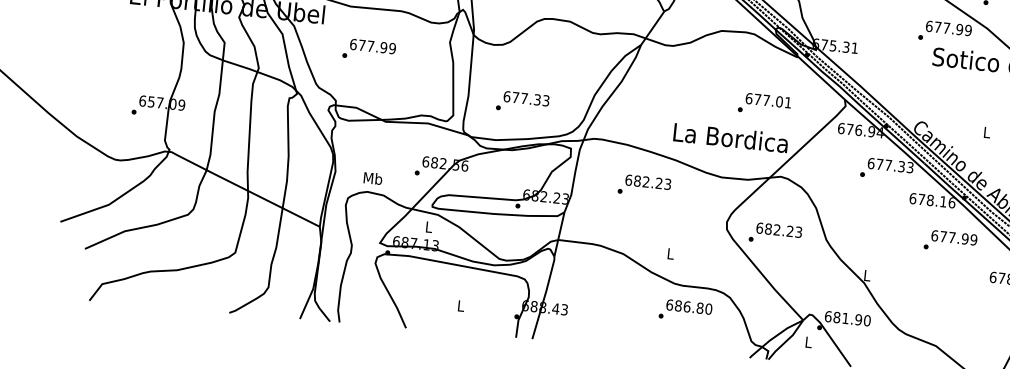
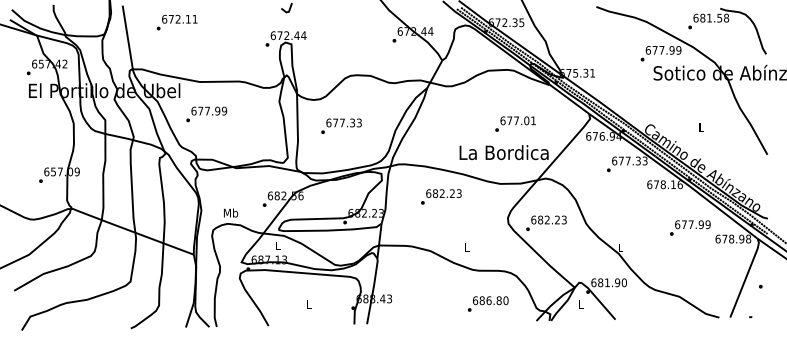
text: (369, 50) -> (206, 114), moved
text: (522, 101) -> (341, 125), moved
text: (764, 103) -> (515, 123), moved
text: (950, 241) -> (690, 227), moved
text: (684, 310) -> (487, 303), moved

